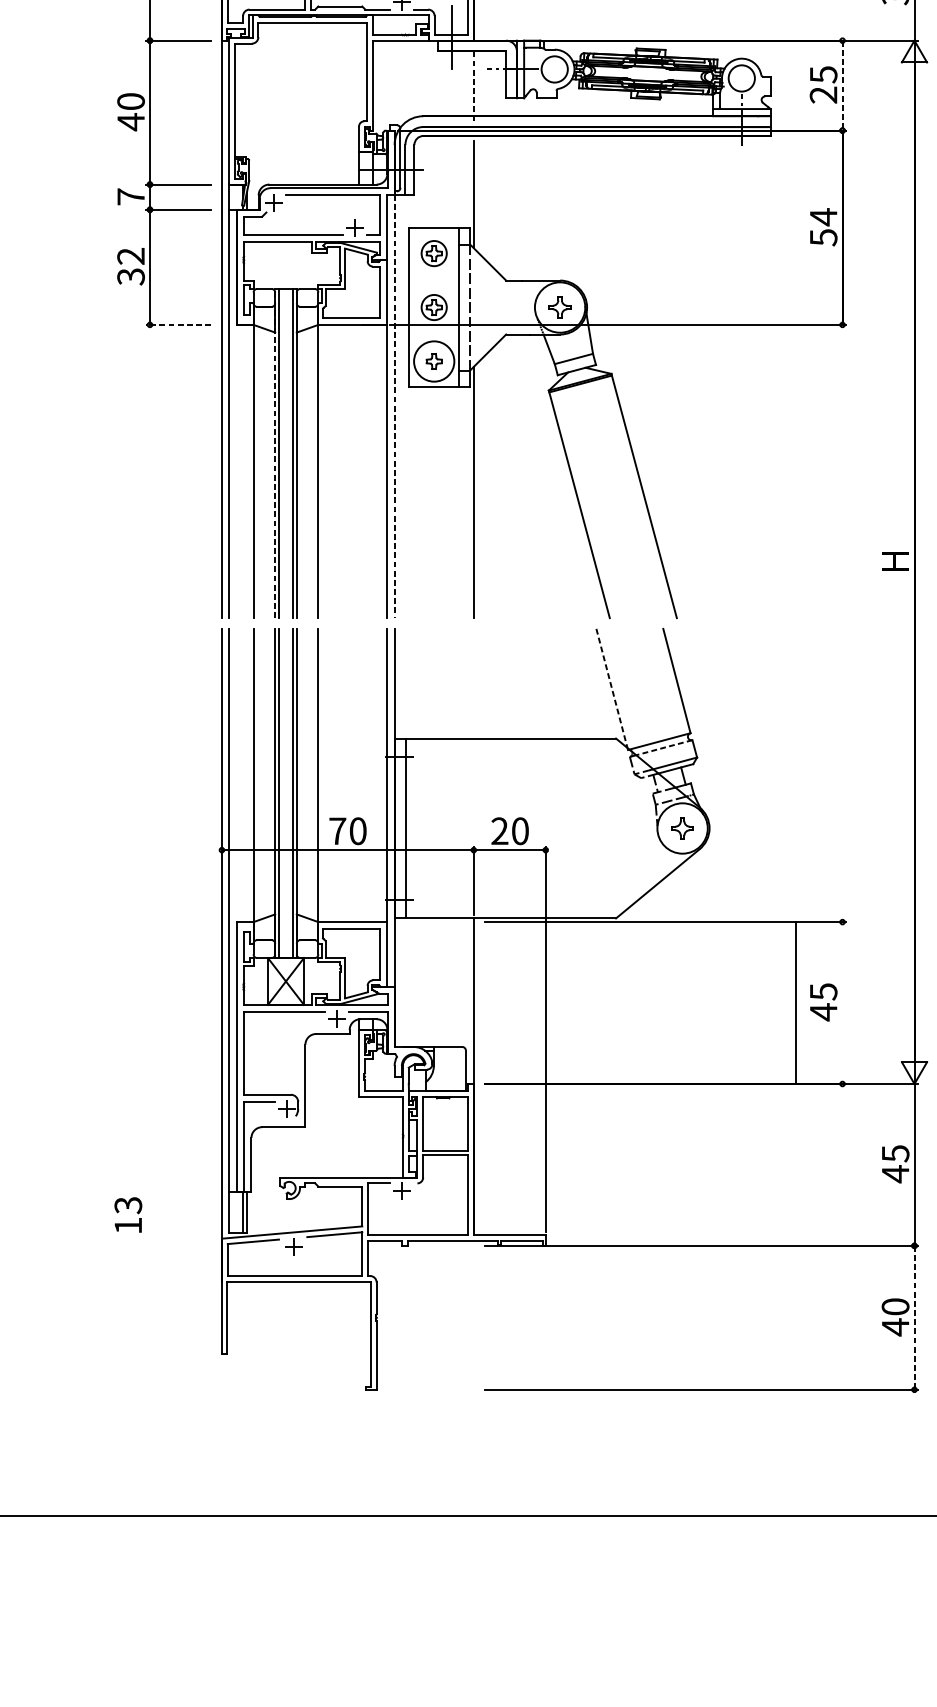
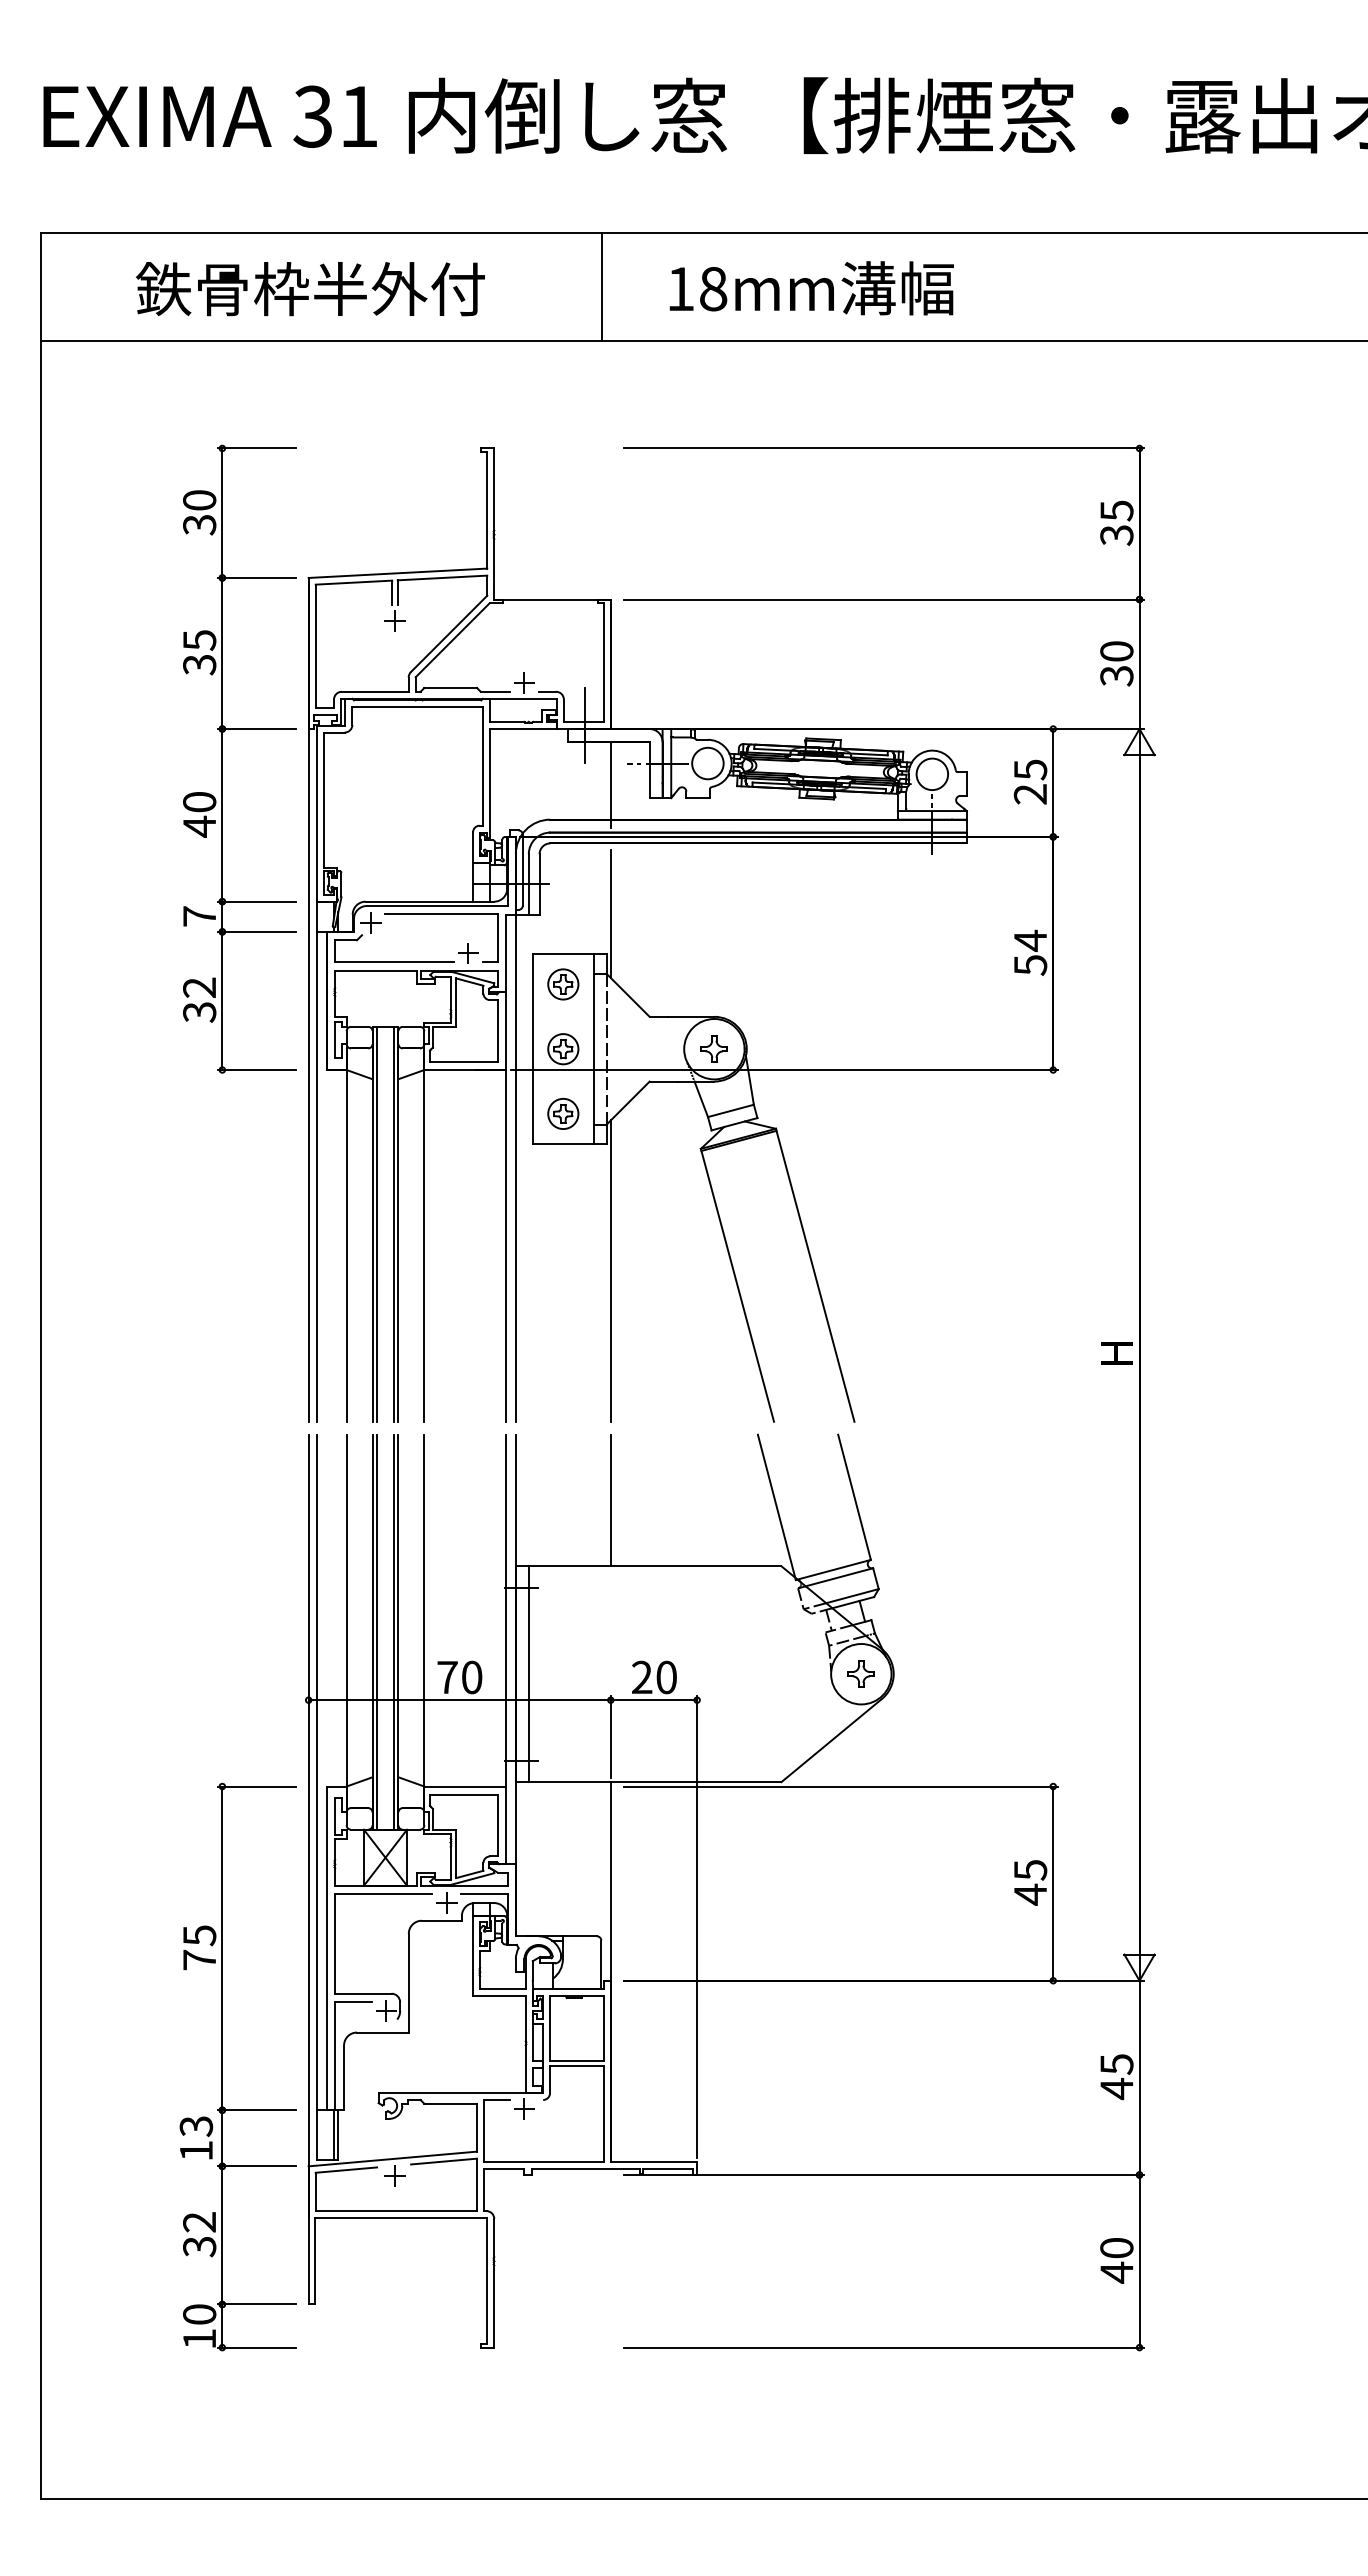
line: (842, 85) -> (1053, 782), dashed -> solid
line: (473, 87) -> (610, 785), dashed -> solid
line: (178, 325) -> (256, 1070), dashed -> solid
circle: (434, 361) -> (563, 1113), size x0.62
line: (394, 374) -> (515, 1129), dashed -> solid
line: (275, 452) -> (372, 1223), dashed -> solid
line: (473, 683) -> (610, 1500), added
line: (612, 689) -> (777, 1507), dashed -> solid
line: (664, 747) -> (839, 1577), dashed -> solid
line: (796, 1002) -> (1053, 1883), moved
part: (150, 1155) -> (222, 2066), added
line: (914, 1318) -> (1139, 2261), dashed -> solid

